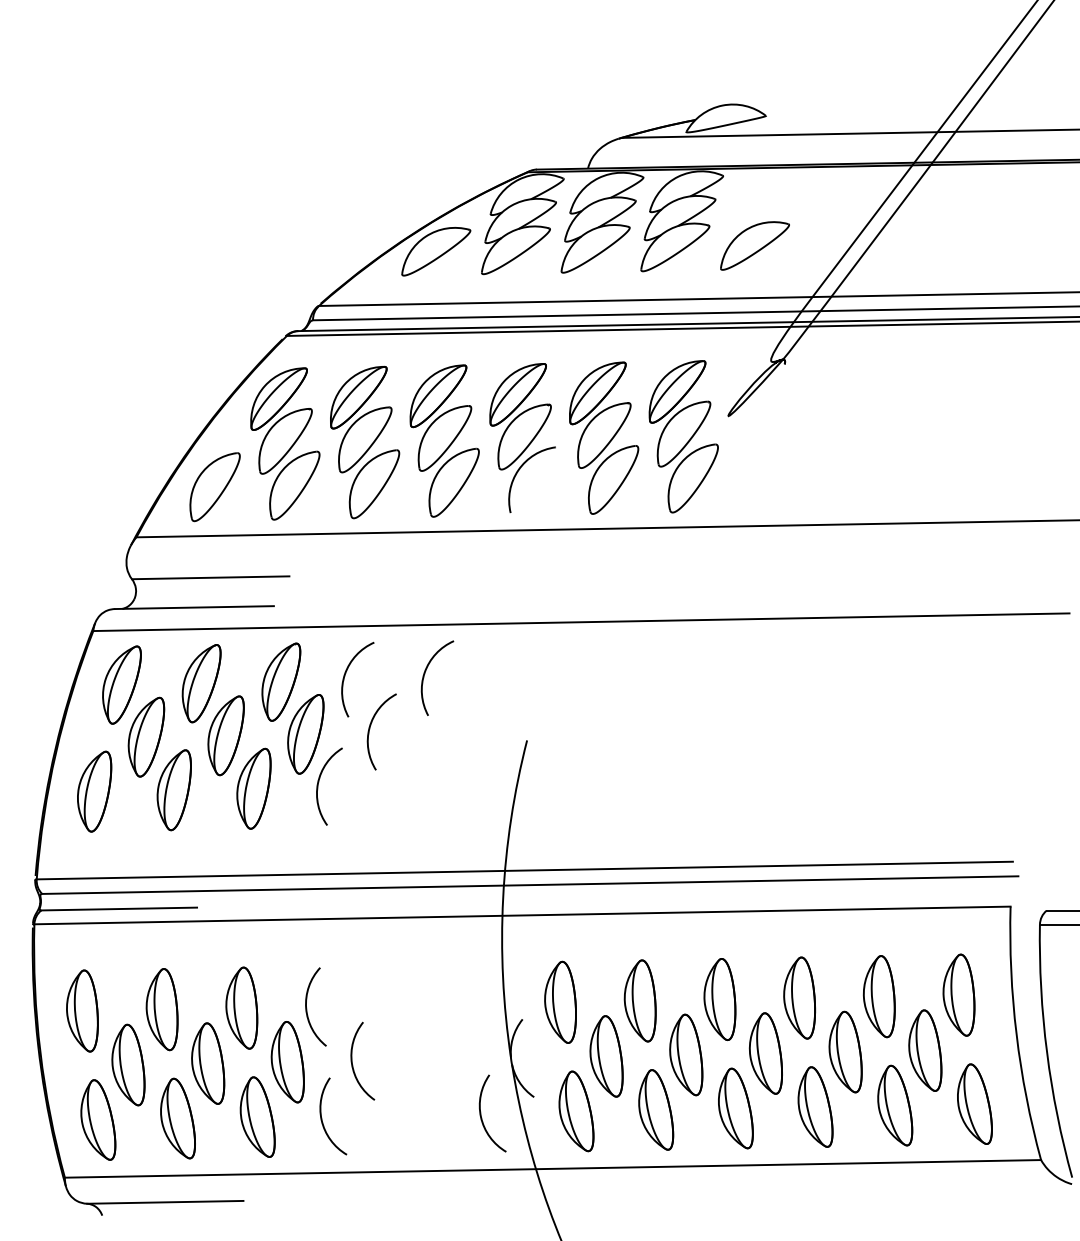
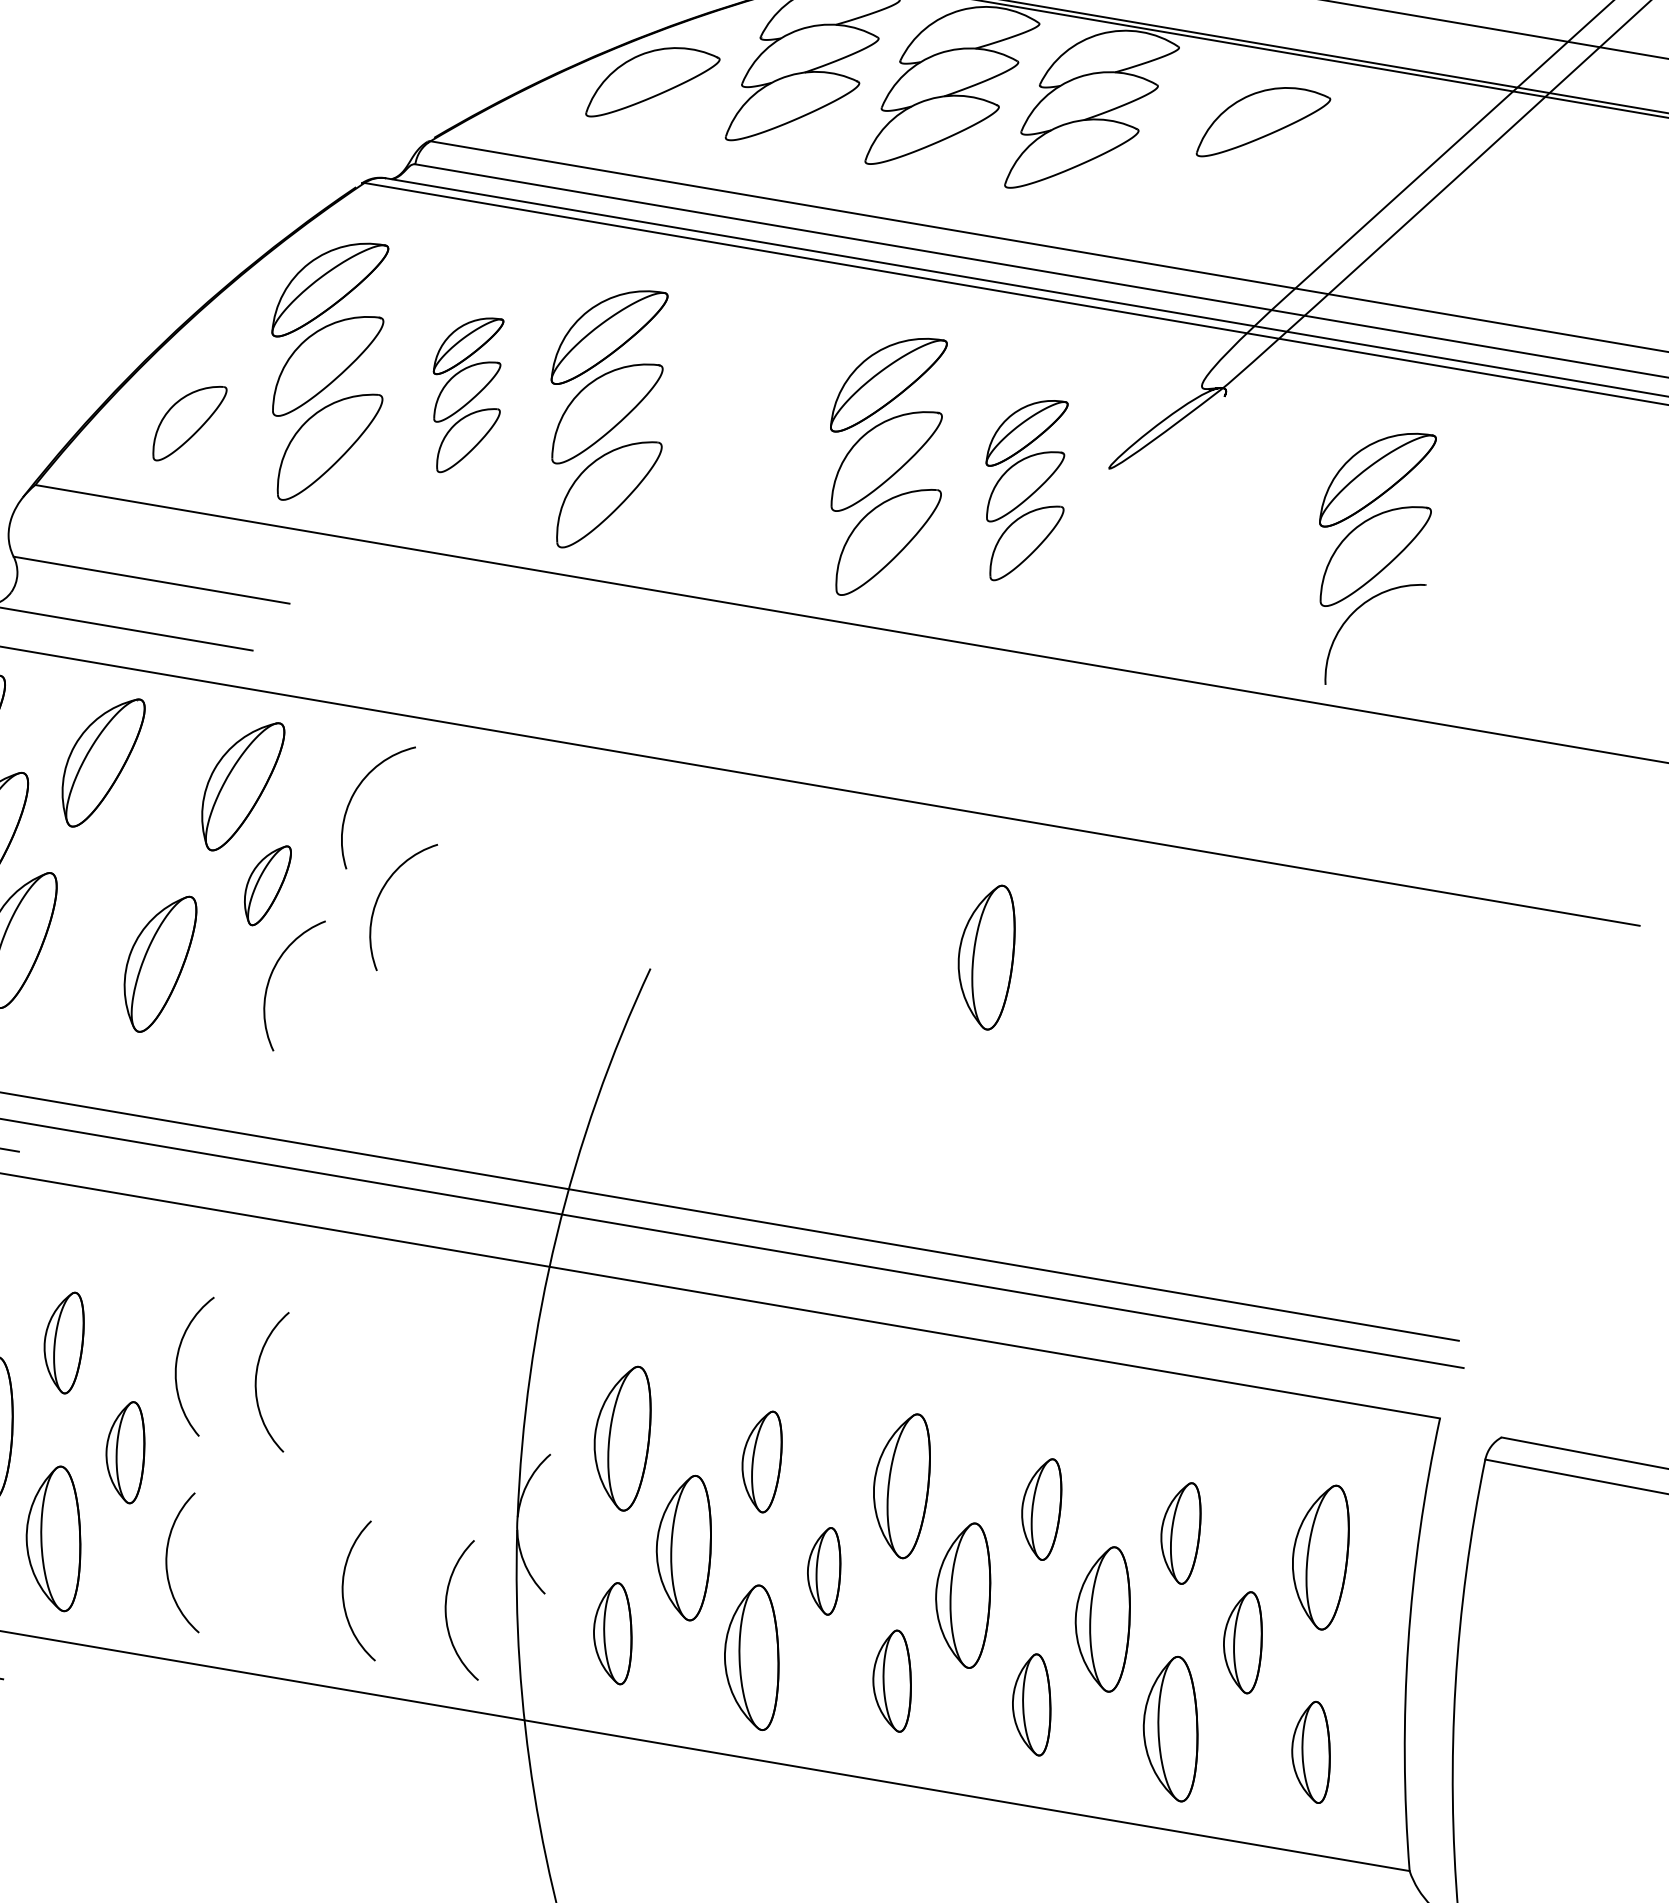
part: (754, 245) -> (1262, 124), moved
part: (683, 436) -> (1023, 489), size x0.7
part: (522, 438) -> (1370, 558), moved
part: (365, 442) -> (466, 394), size x0.6
part: (214, 487) -> (188, 423), size x0.7
arc: (425, 674) -> (494, 819), removed
part: (711, 697) -> (986, 954), added
part: (305, 734) -> (265, 885), size x0.6
part: (225, 735) -> (125, 860), removed
part: (878, 996) -> (1179, 1531), size x0.7
part: (799, 997) -> (1041, 1507), size x0.7
part: (639, 1000) -> (760, 1459), size x0.7
part: (241, 1007) -> (63, 1340), size x0.7
part: (925, 1050) -> (1243, 1641), size x0.7
part: (686, 1054) -> (825, 1569), size x0.6
arc: (352, 1060) -> (257, 1375), moved
part: (287, 1062) -> (125, 1452), size x0.7
part: (974, 1103) -> (1312, 1750), size x0.7
part: (815, 1106) -> (1033, 1703), size x0.7
part: (735, 1108) -> (892, 1680), size x0.7
part: (576, 1111) -> (614, 1632), size x0.7
arc: (422, 1113) -> (344, 1585), added

